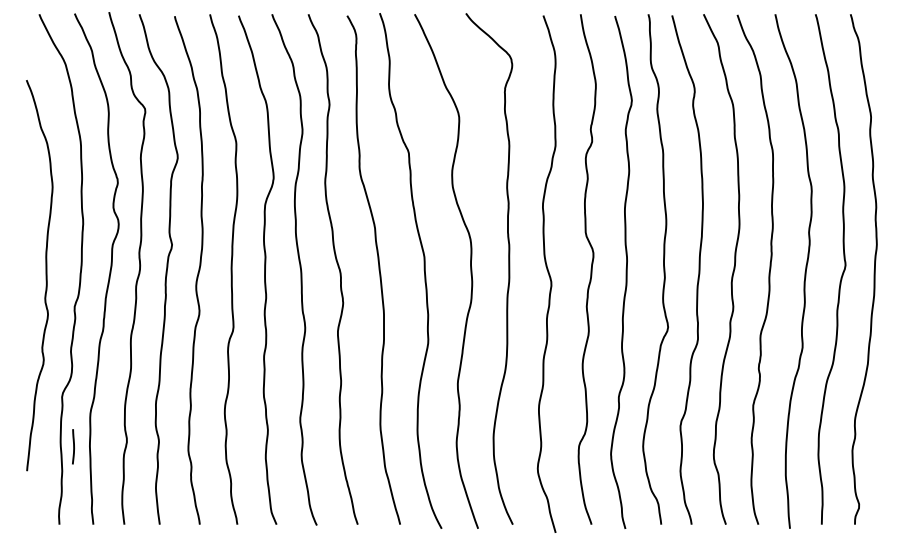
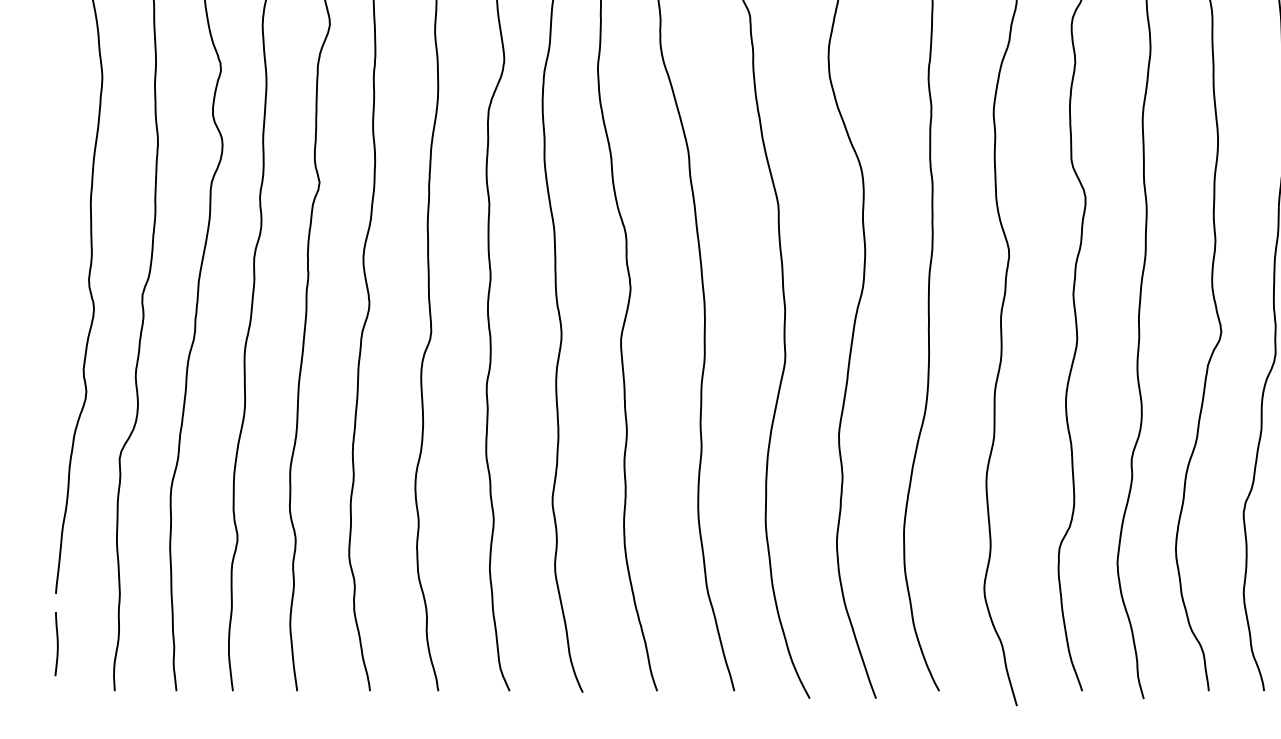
line: (73, 446) -> (56, 643), moved

